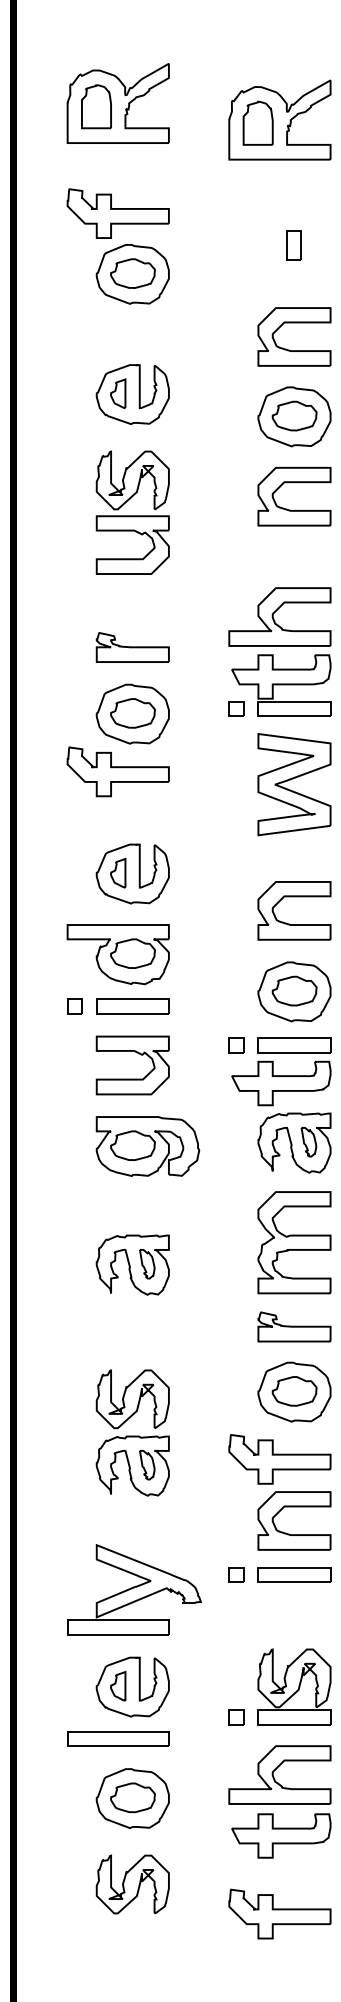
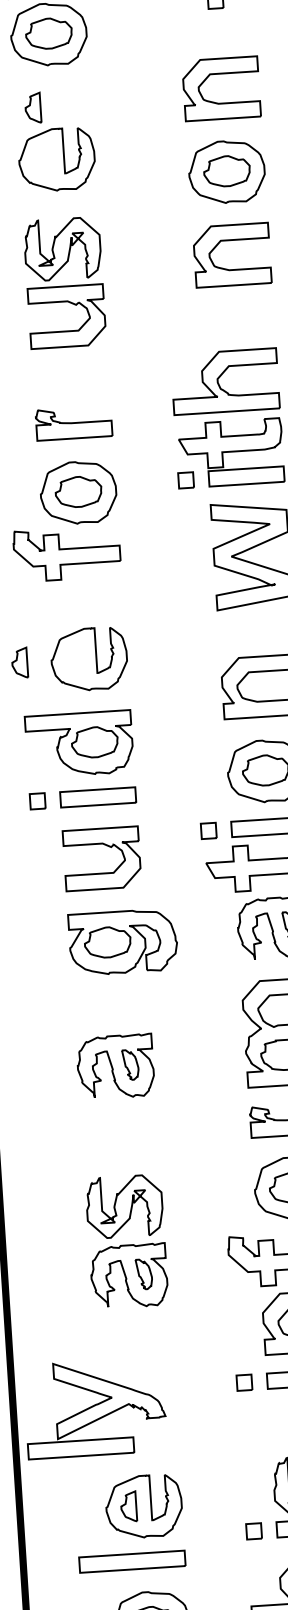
part: (118, 393) -> (33, 107), moved
part: (118, 872) -> (20, 662), moved
part: (134, 1589) -> (95, 1407), moved

